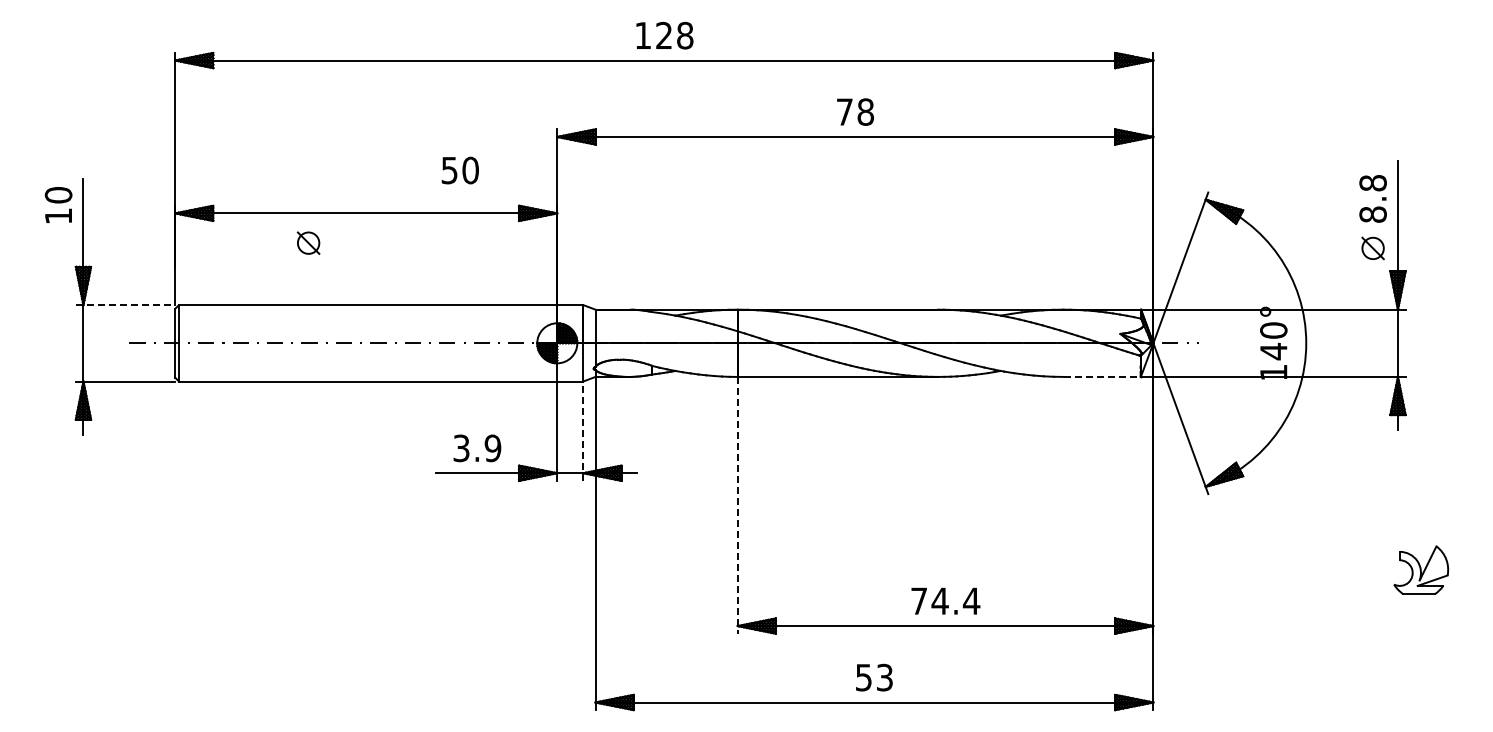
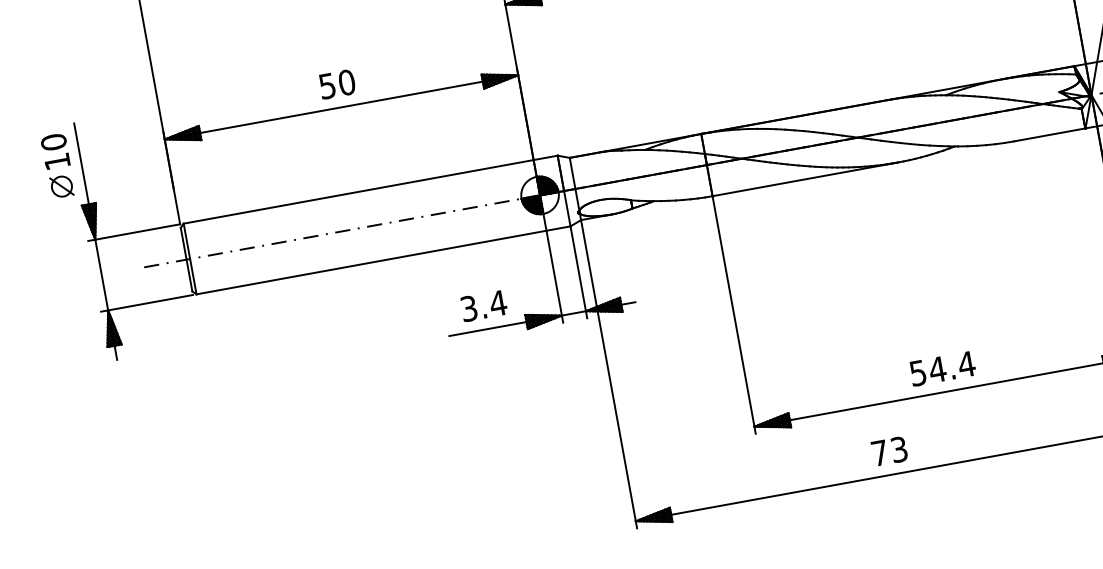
text: (459, 170) -> (336, 84), moved
part: (308, 242) -> (61, 186), moved
line: (125, 305) -> (134, 233), dashed -> solid
line: (1102, 376) -> (1049, 134), dashed -> solid
line: (583, 431) -> (579, 272), dashed -> solid
text: (492, 448) -> (497, 303), 3.9 -> 3.4
line: (737, 505) -> (734, 315), dashed -> solid
text: (918, 601) -> (917, 373), 74.4 -> 54.4
text: (863, 677) -> (879, 453), 53 -> 73

